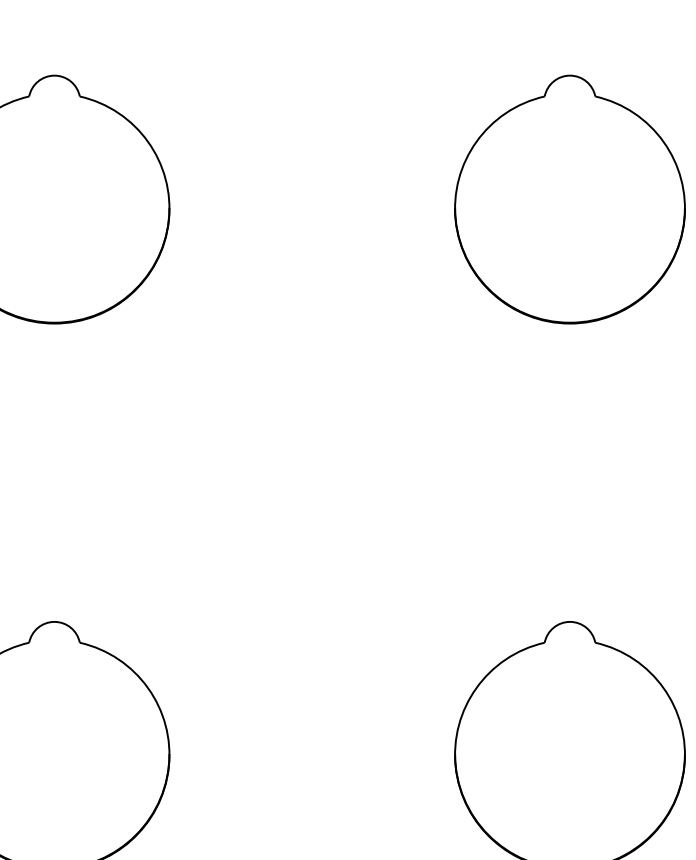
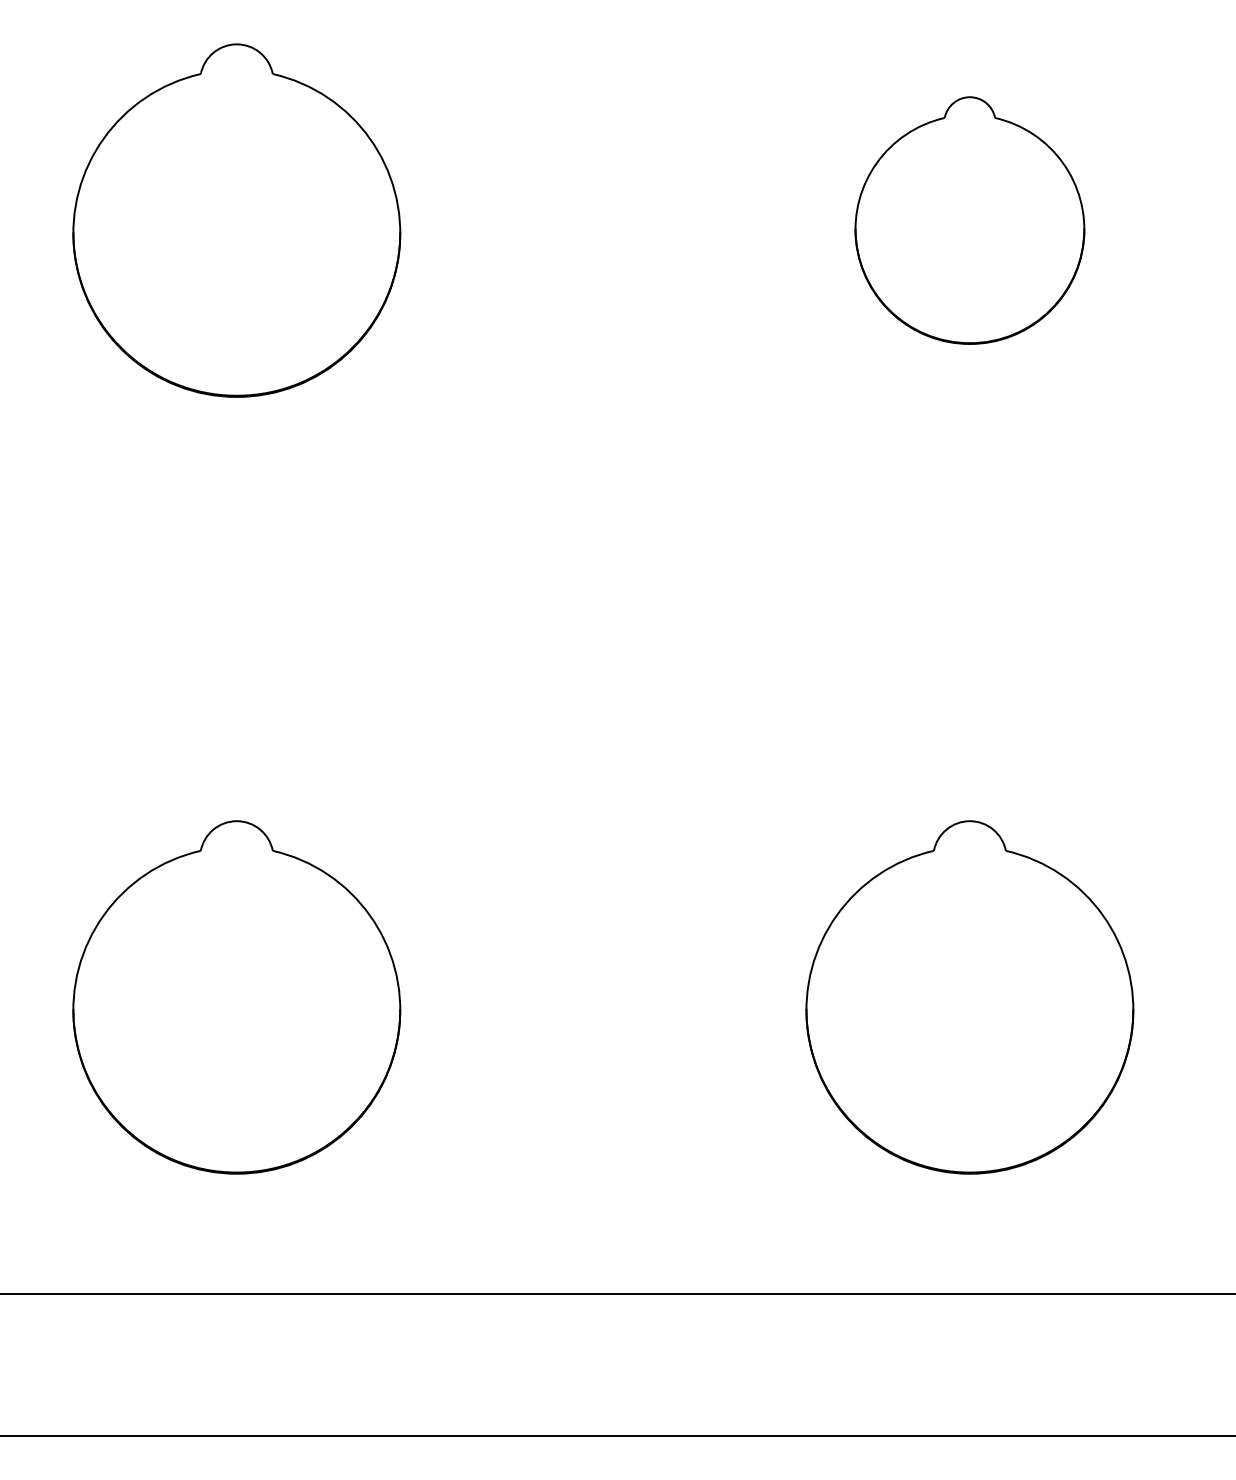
part: (569, 199) -> (969, 220), size x0.7

